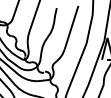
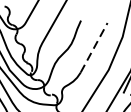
line: (71, 27) -> (94, 47), solid -> dashed

